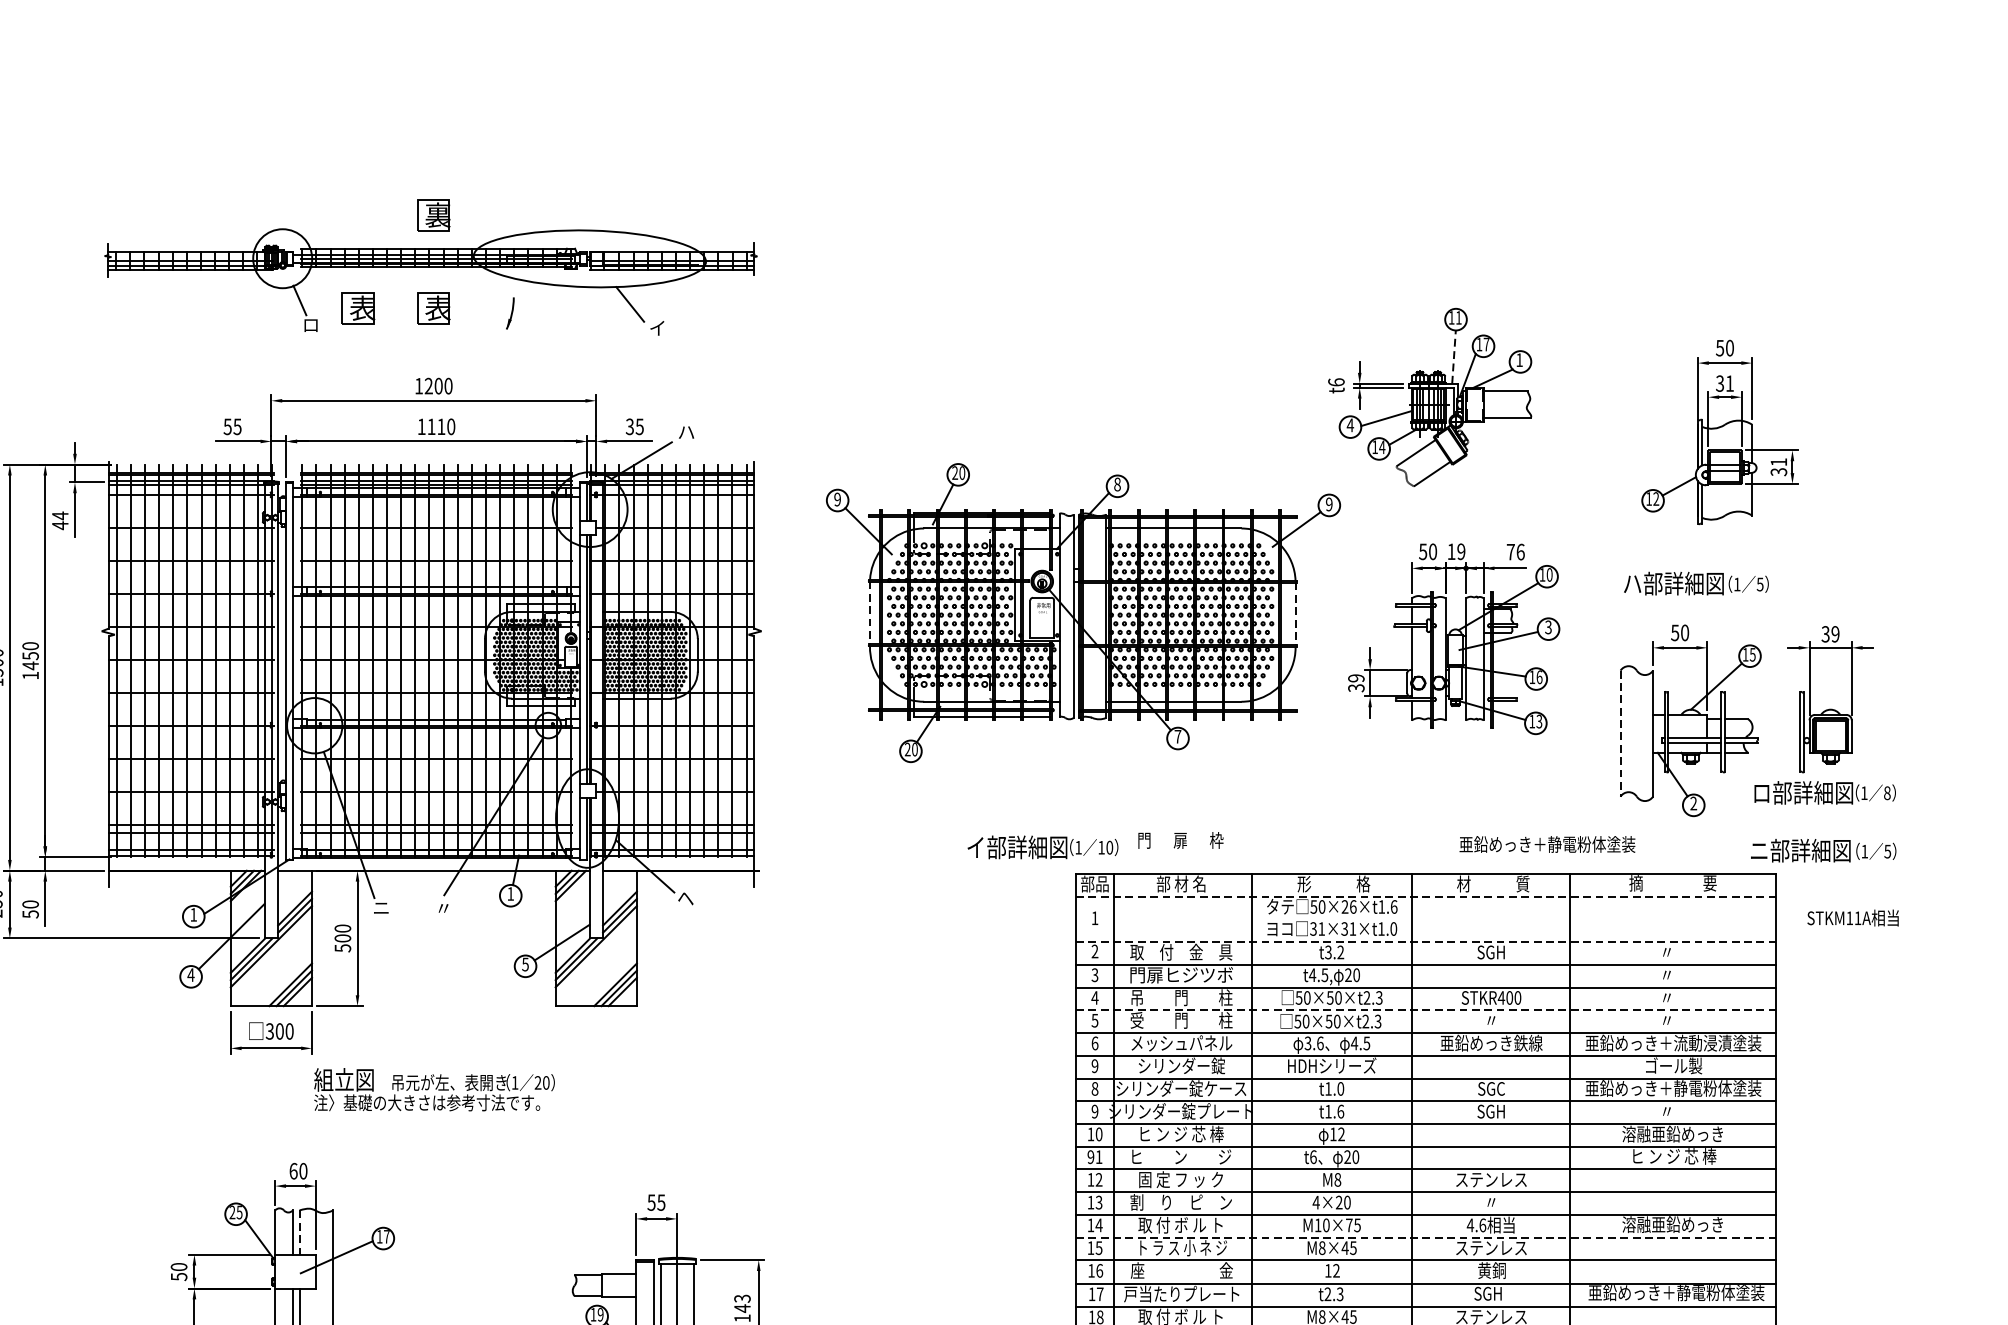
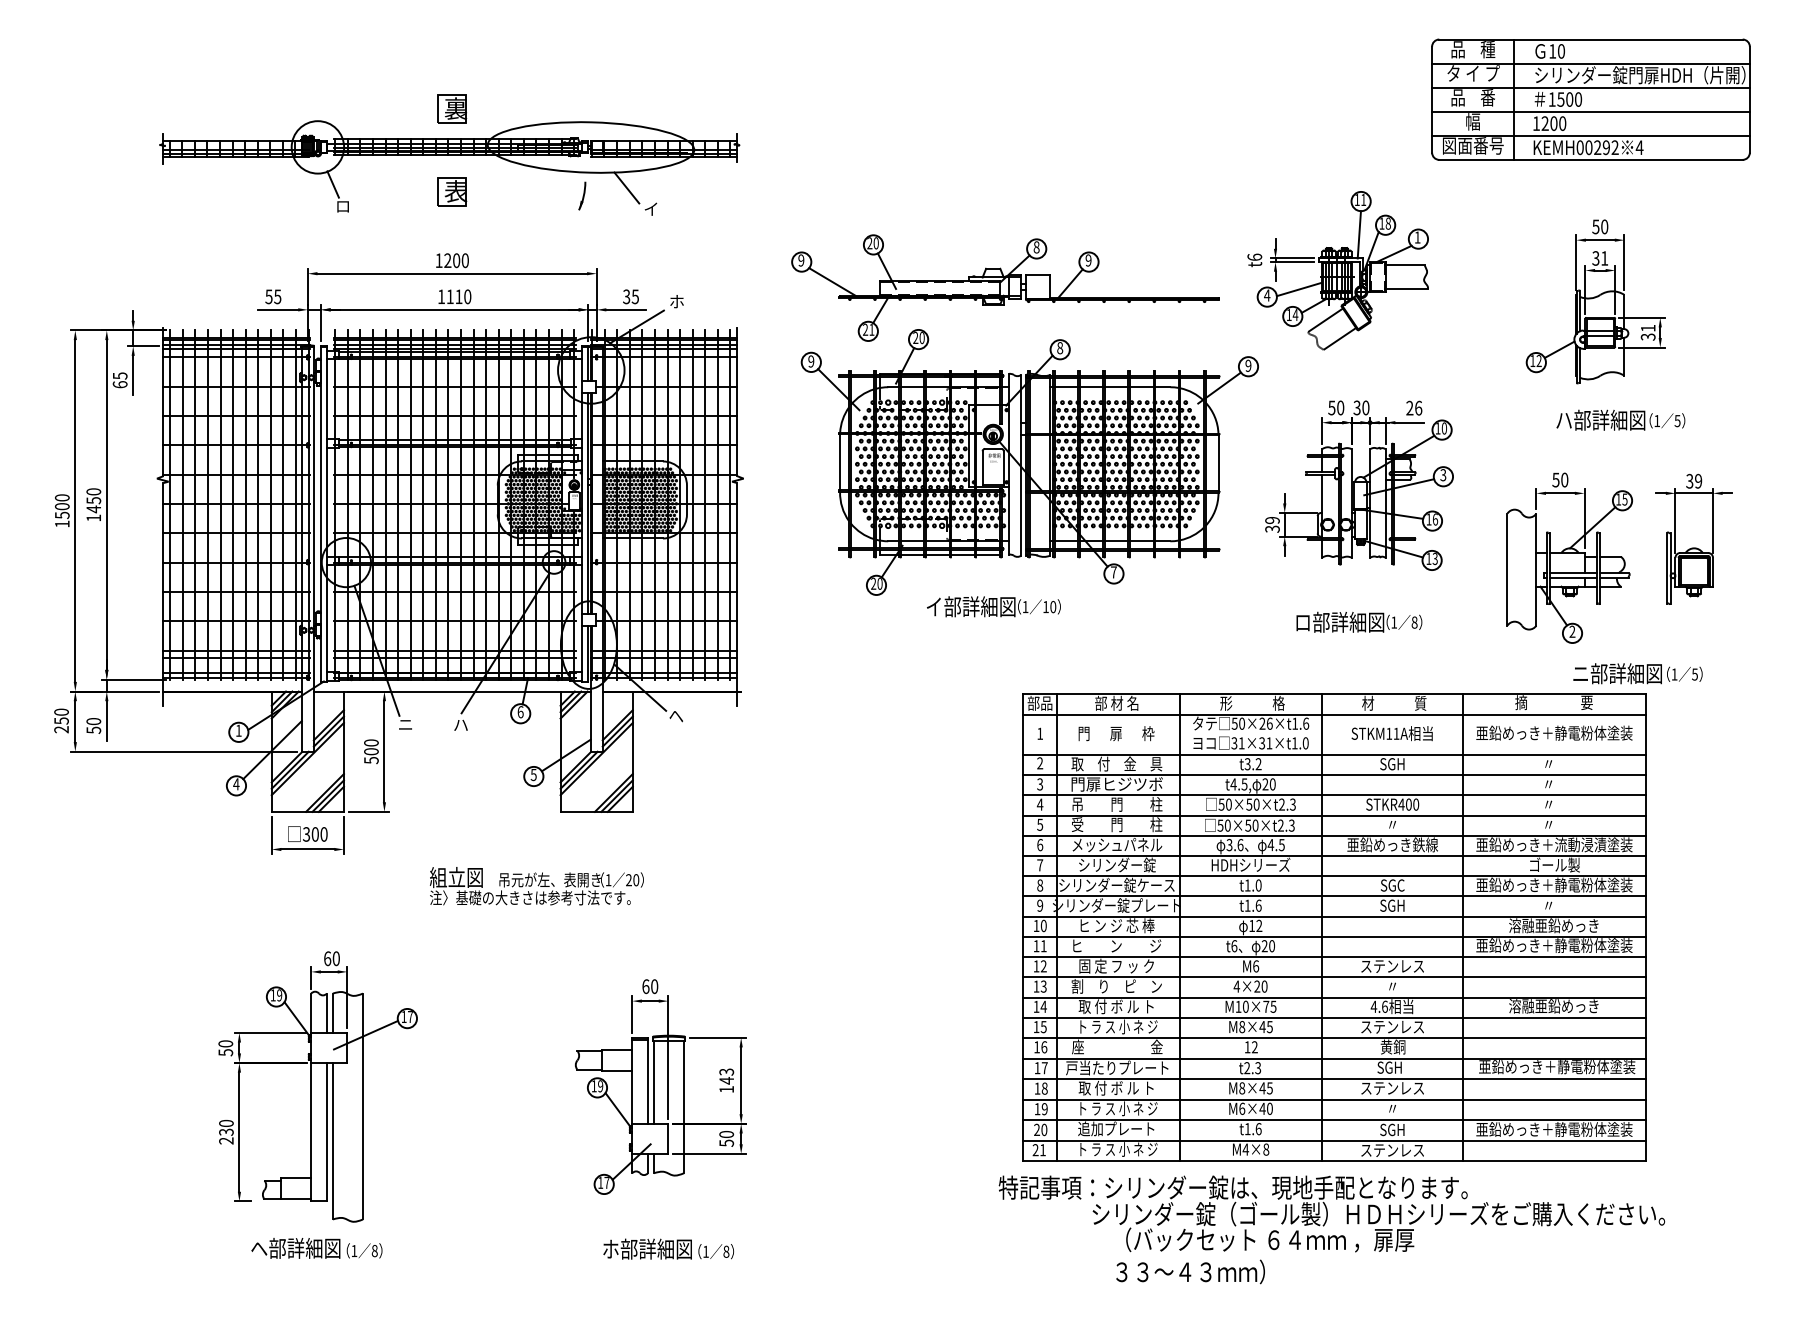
part: (1713, 204) -> (1590, 99), added
part: (358, 308) -> (385, 191), removed
part: (510, 312) -> (582, 195), moved
text: (1485, 344) -> (1387, 223), 17 -> 18
line: (1454, 356) -> (1359, 234), dashed -> solid
part: (1056, 416) -> (1005, 287), added
text: (686, 432) -> (676, 301), ハ -> ホ
text: (59, 520) -> (119, 380), 44 -> 65
text: (1456, 551) -> (1361, 407), 19 -> 30
text: (1510, 551) -> (1409, 407), 76 -> 26
text: (1695, 582) -> (1620, 419), moved
line: (870, 613) -> (840, 462), dashed -> solid
line: (1295, 614) -> (1218, 463), dashed -> solid
line: (1620, 734) -> (1507, 570), dashed -> solid
text: (1825, 791) -> (1359, 621), moved
text: (1180, 840) -> (1116, 733), moved
text: (1547, 843) -> (1554, 732), moved
text: (1042, 847) -> (993, 606), moved
text: (1823, 850) -> (1637, 673), moved
text: (510, 894) -> (520, 712), 1 -> 6
line: (1426, 896) -> (1334, 714), dashed -> solid
text: (443, 907) -> (460, 724), 〃 -> ハ
text: (1852, 917) -> (1391, 733), moved
line: (1426, 941) -> (1334, 754), dashed -> solid
line: (1426, 1010) -> (1334, 815), dashed -> solid
text: (1095, 1066) -> (1040, 865), 9 -> 7
text: (434, 1090) -> (536, 886), moved
text: (1673, 1156) -> (1554, 945), ヒ ン ジ 芯 棒 -> 亜鉛めっき＋静電粉体塗装
text: (1090, 1157) -> (1036, 946), 91 -> 11
text: (1338, 1179) -> (1256, 966), M8 -> M6
text: (656, 1202) -> (650, 986), 55 -> 60
text: (236, 1212) -> (276, 995), 25 -> 19
line: (299, 1232) -> (332, 1013), dashed -> solid
line: (1426, 1237) -> (1334, 1017), dashed -> solid

